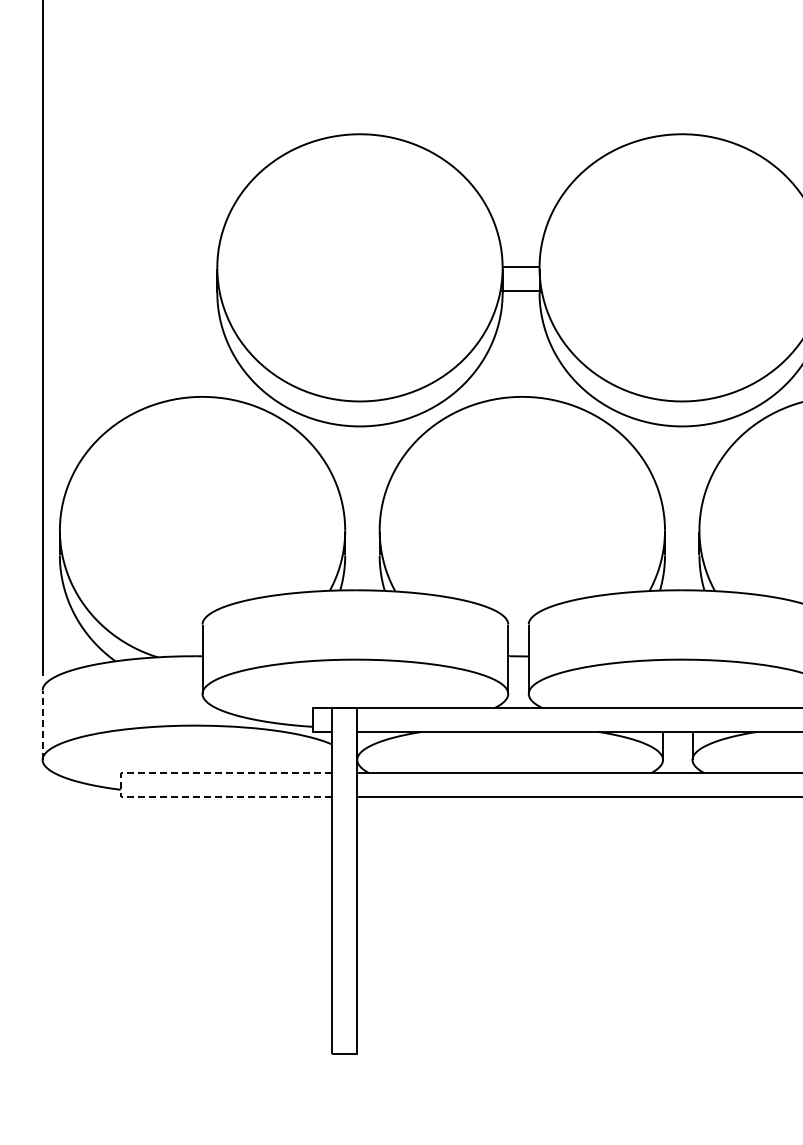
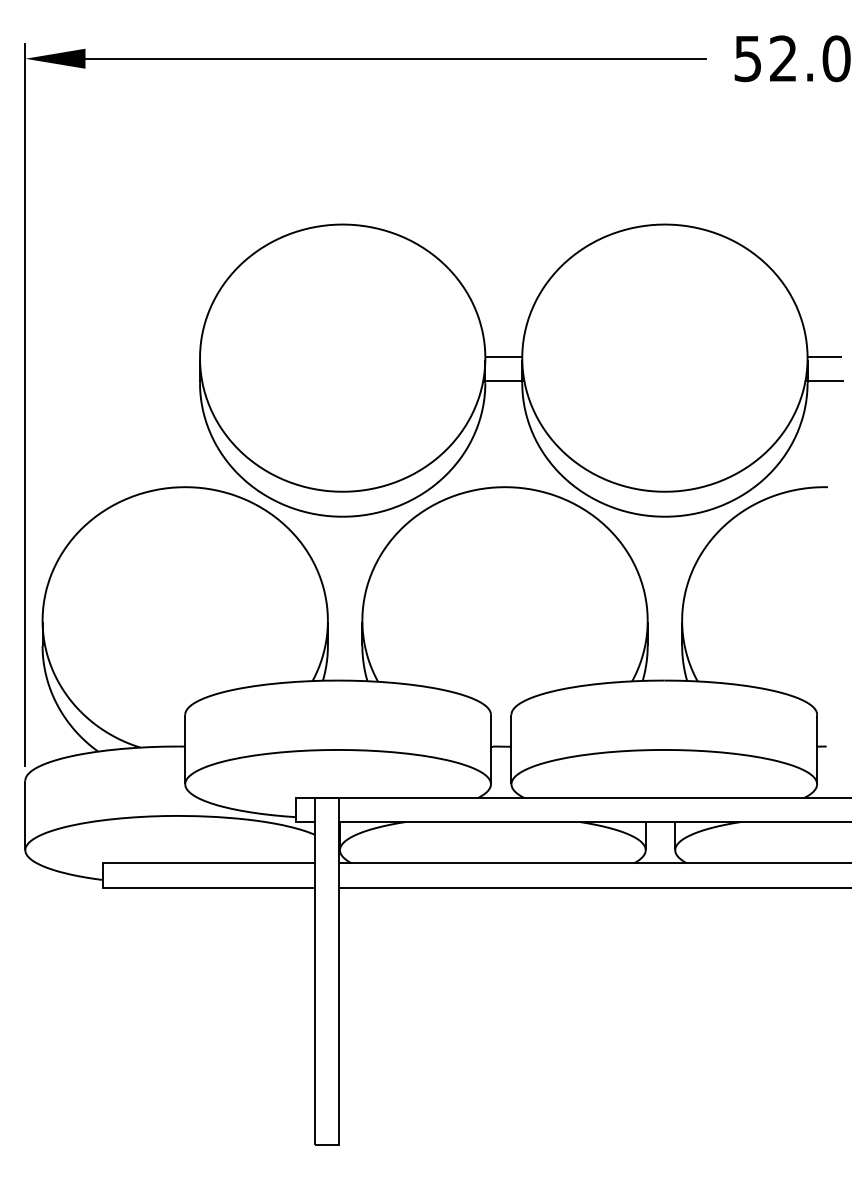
line: (42, 724) -> (25, 814), dashed -> solid
line: (120, 785) -> (103, 875), dashed -> solid

